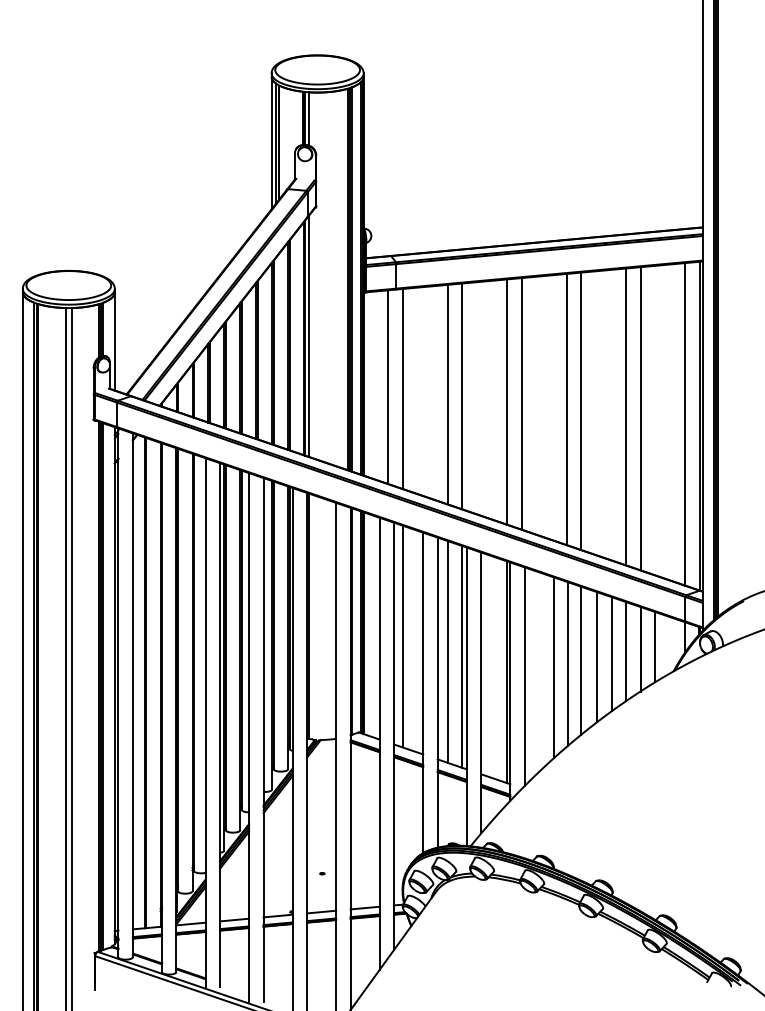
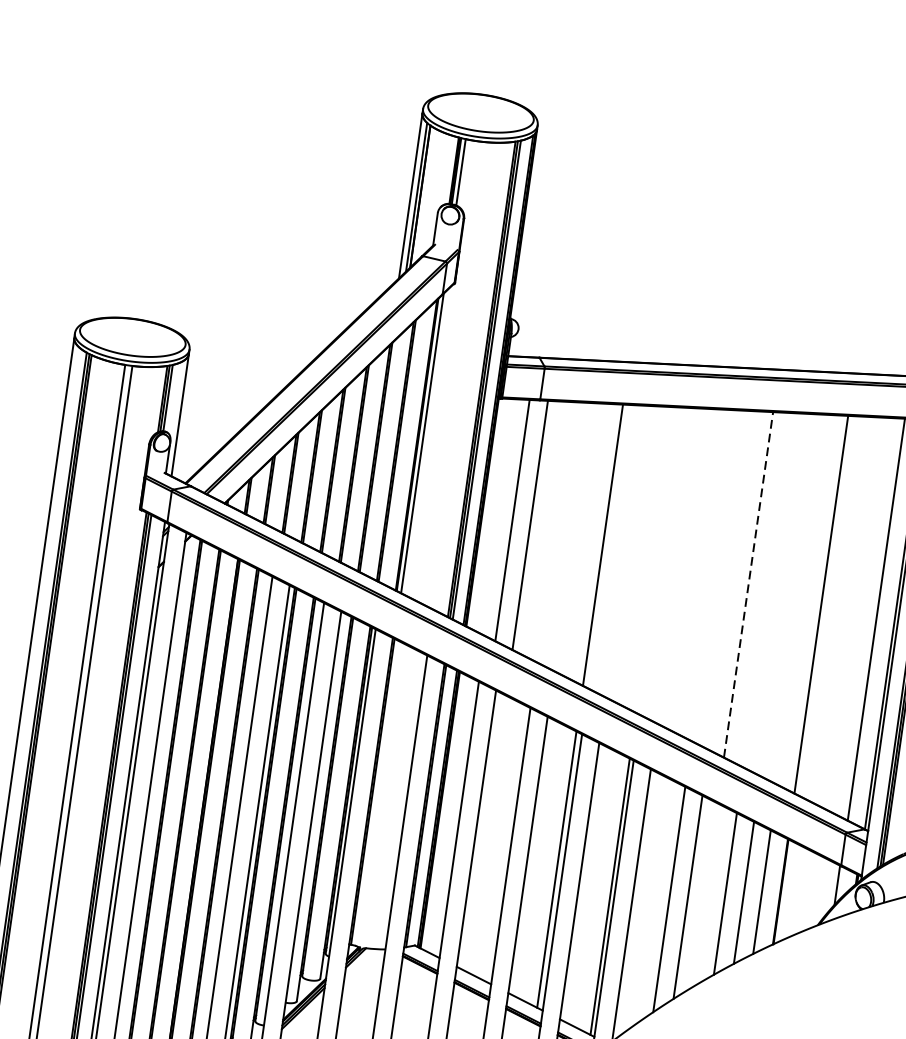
line: (447, 394) -> (585, 540), removed
line: (507, 401) -> (658, 559), removed
line: (521, 403) -> (675, 564), removed
line: (566, 408) -> (730, 578), removed
line: (581, 411) -> (749, 585), solid -> dashed
line: (626, 416) -> (804, 599), removed
line: (402, 636) -> (486, 833), removed
line: (655, 647) -> (799, 892), removed
line: (447, 651) -> (539, 860), removed
line: (581, 660) -> (704, 895), removed

